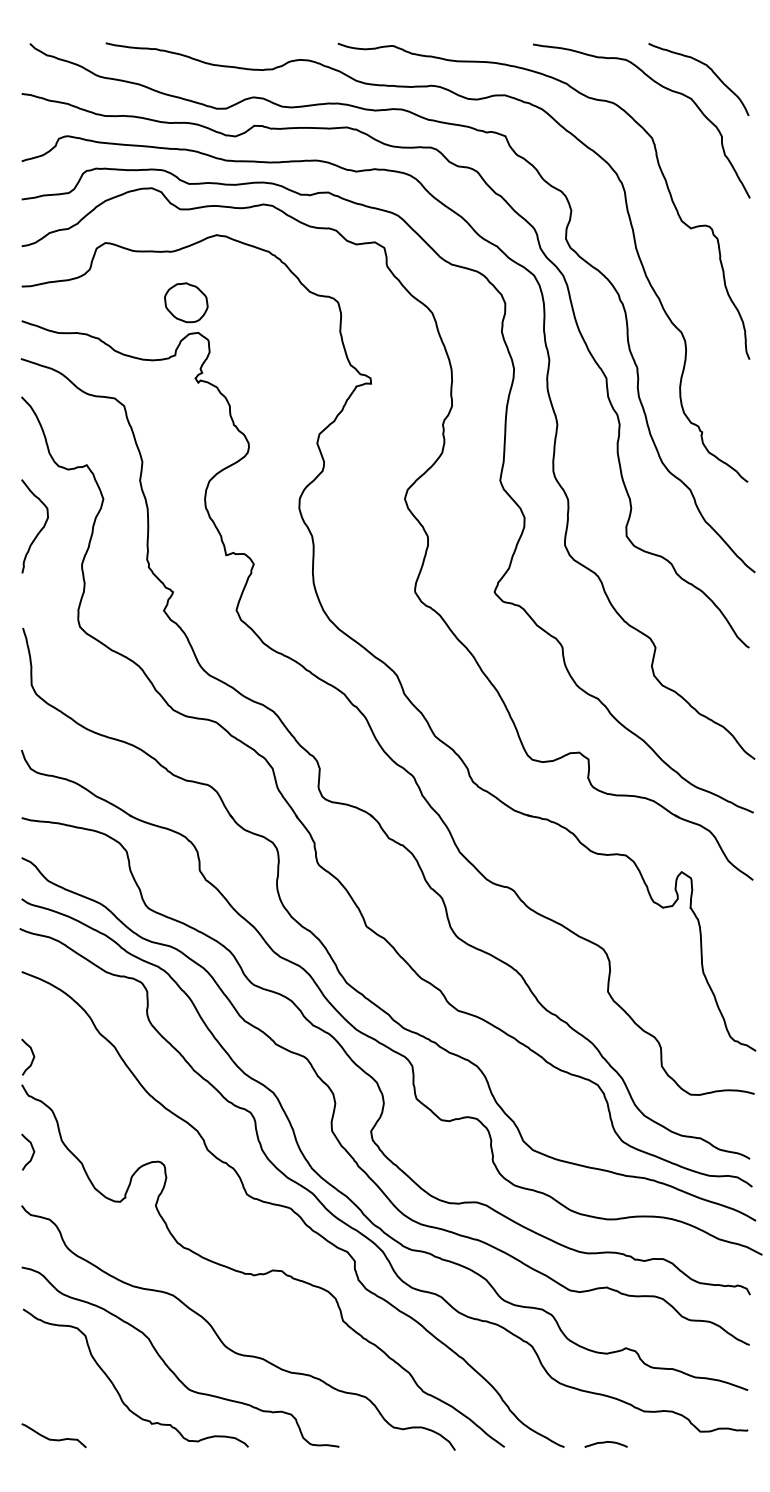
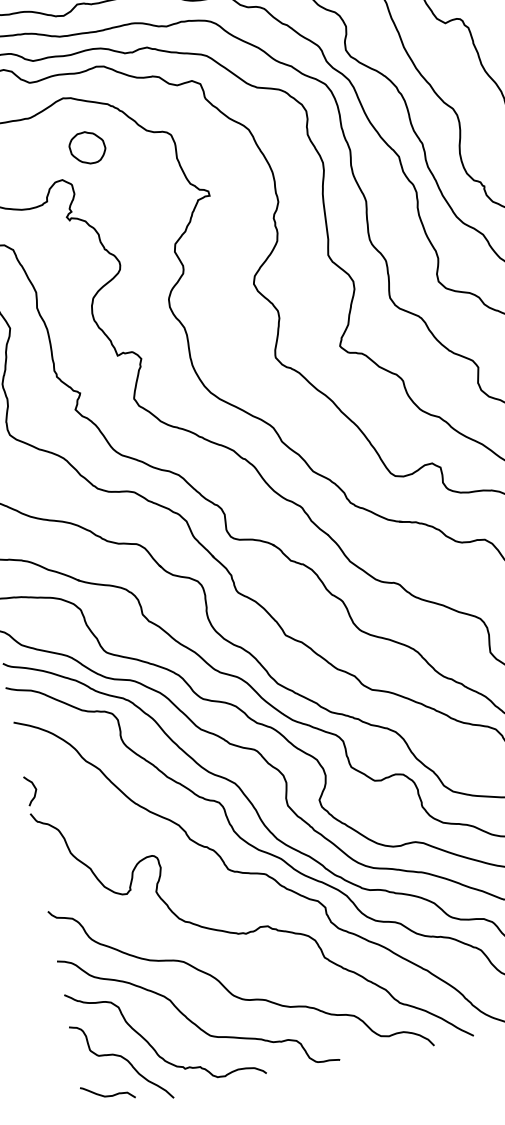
part: (186, 302) -> (87, 147), moved
curve: (32, 1150) -> (48, 865), removed
curve: (78, 1397) -> (122, 1058), added

